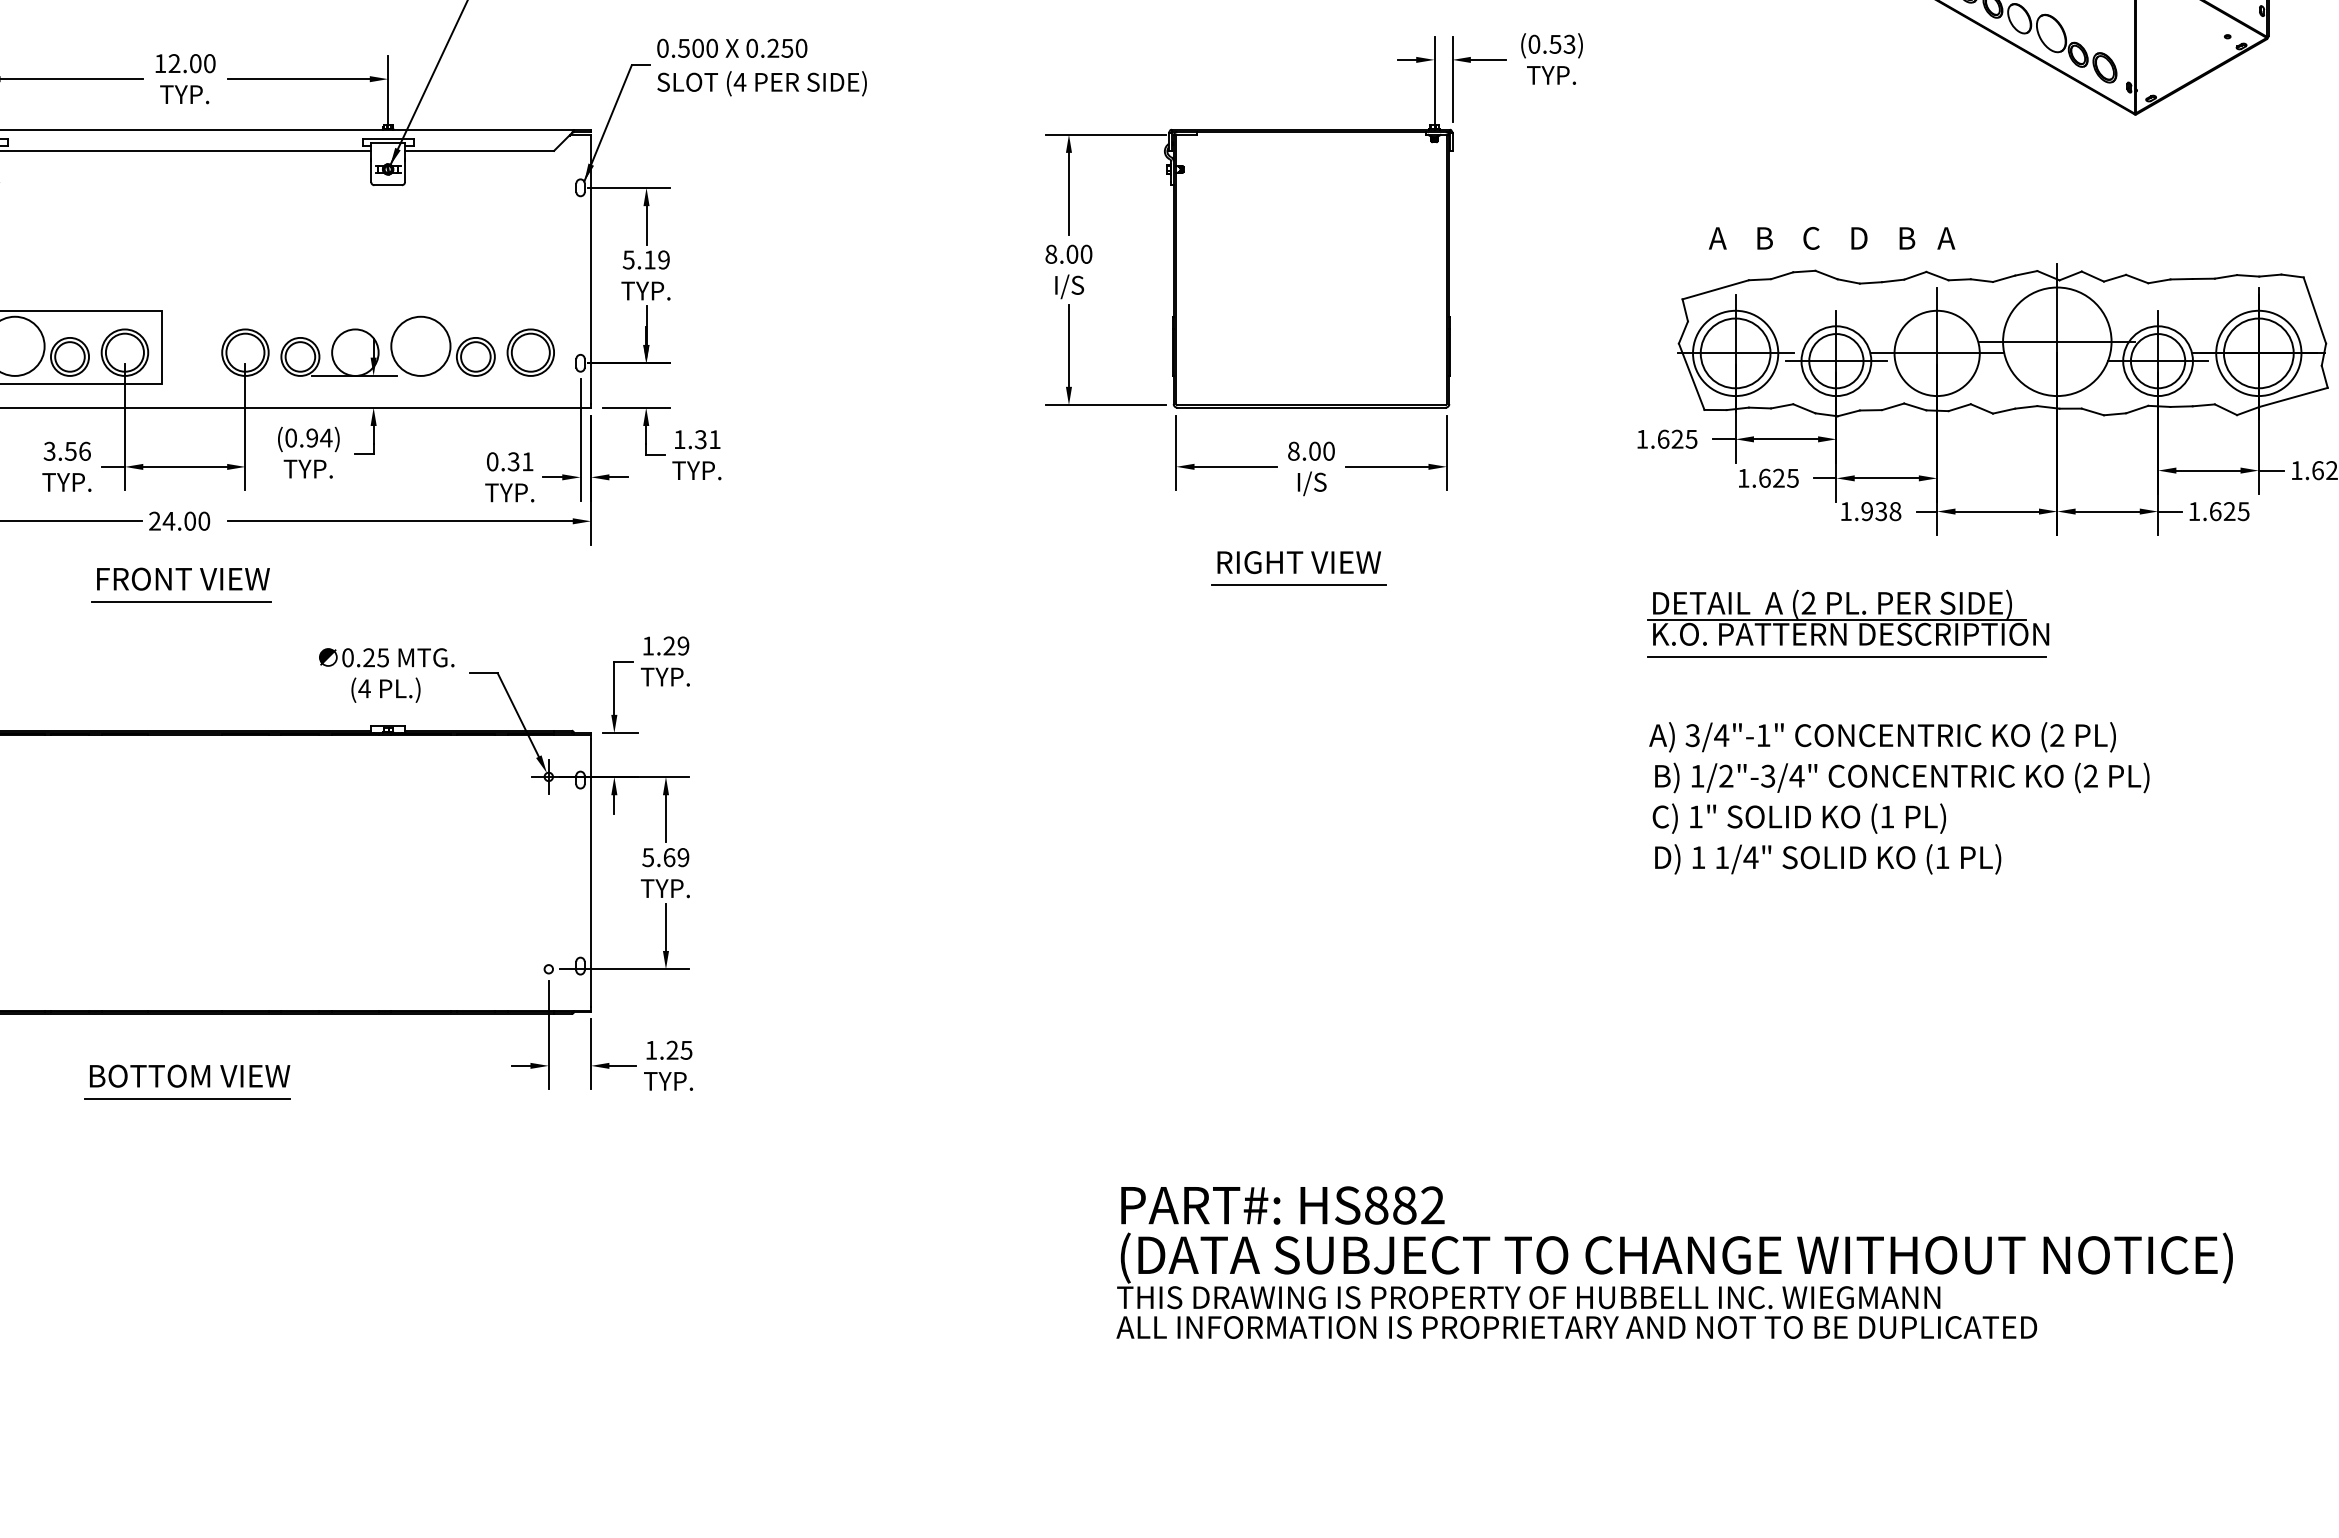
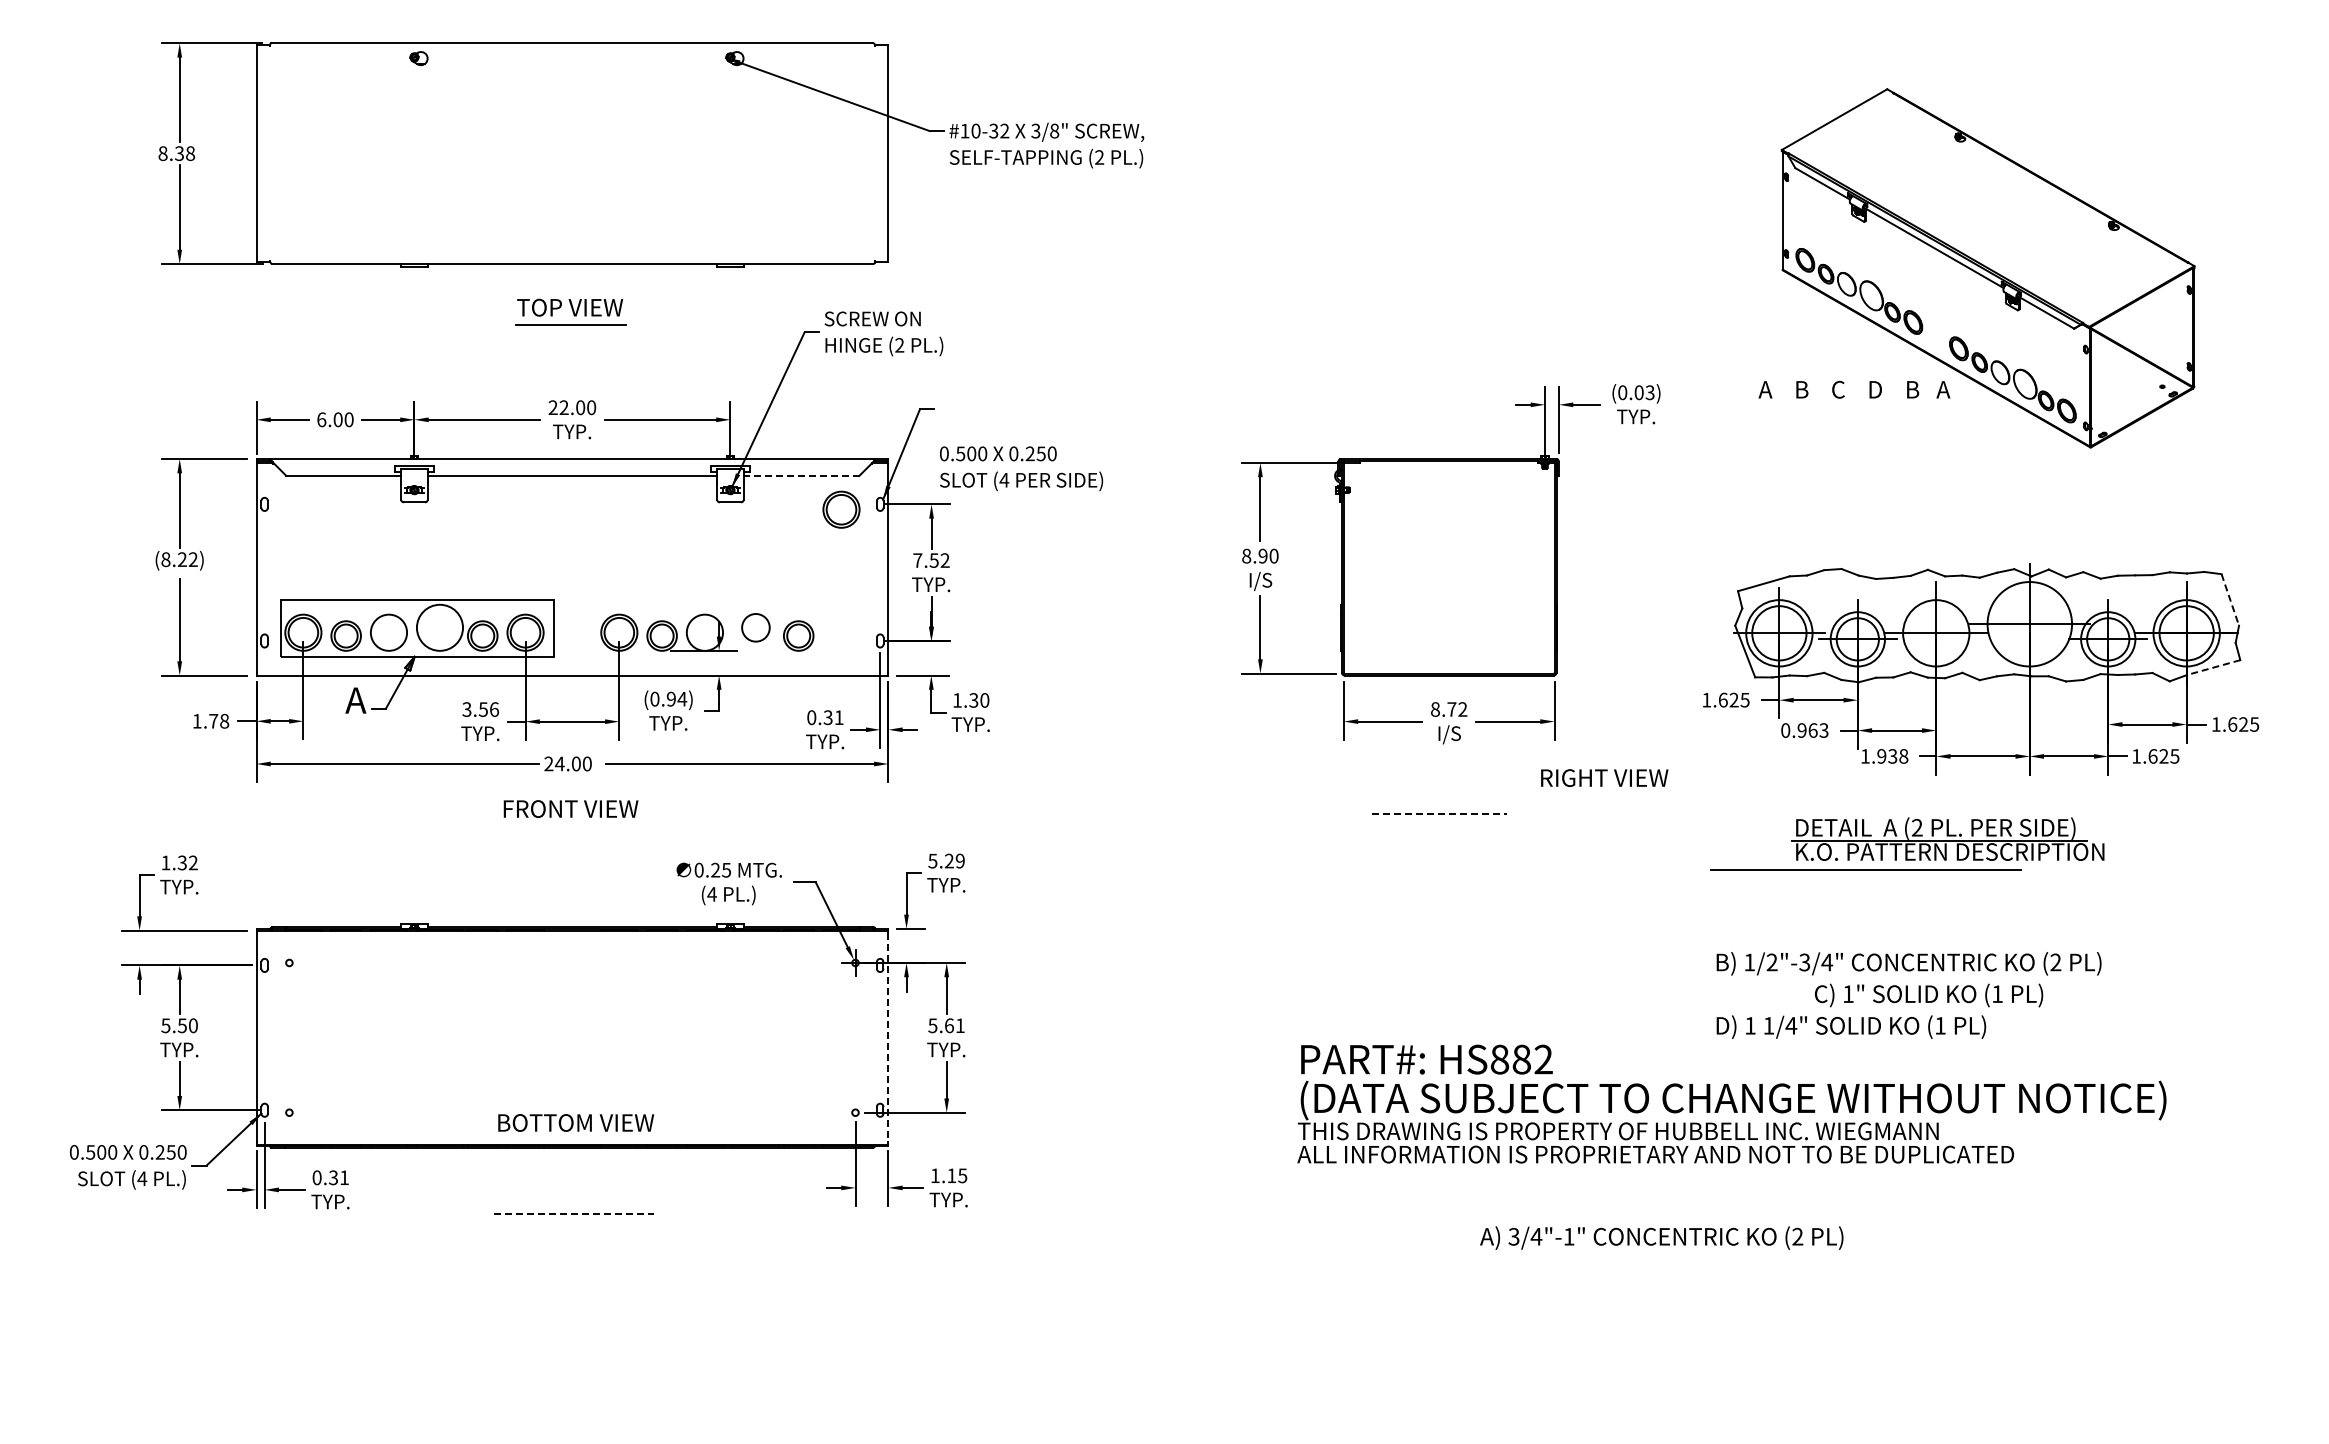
text: (1554, 44) -> (1638, 392), (0.53) -> (0.03)
text: (159, 63) -> (552, 407), 12.00 -> 22.00
text: (762, 67) -> (1021, 468), moved
line: (479, 150) -> (801, 475), solid -> dashed
text: (1832, 238) -> (1854, 389), moved
text: (1071, 254) -> (1262, 556), 8.00 -> 8.90
text: (646, 259) -> (931, 560), 5.19 -> 7.52
line: (2315, 311) -> (2230, 600), solid -> dashed
circle: (420, 345) -> (755, 627), size x0.6
part: (530, 352) -> (841, 509), moved
line: (2293, 397) -> (2213, 667), solid -> dashed
text: (714, 439) -> (984, 700), 1.31 -> 1.30
text: (1322, 451) -> (1457, 709), 8.00 -> 8.72
text: (1767, 478) -> (1804, 730), 1.625 -> 0.963
text: (1299, 561) -> (1604, 777), moved
line: (1299, 584) -> (1439, 813), solid -> dashed
line: (181, 601) -> (569, 826), removed
part: (1847, 617) -> (1947, 838), moved
text: (647, 645) -> (932, 860), 1.29 -> 5.29
text: (1882, 736) -> (1661, 1237), moved
text: (1800, 818) -> (1929, 995), moved
text: (682, 857) -> (959, 1025), 5.69 -> 5.61
line: (591, 873) -> (888, 1038), solid -> dashed
text: (672, 1049) -> (951, 1175), 1.25 -> 1.15
text: (190, 1075) -> (576, 1122), moved
line: (187, 1098) -> (574, 1213), solid -> dashed
text: (1674, 1261) -> (1731, 1103), moved

